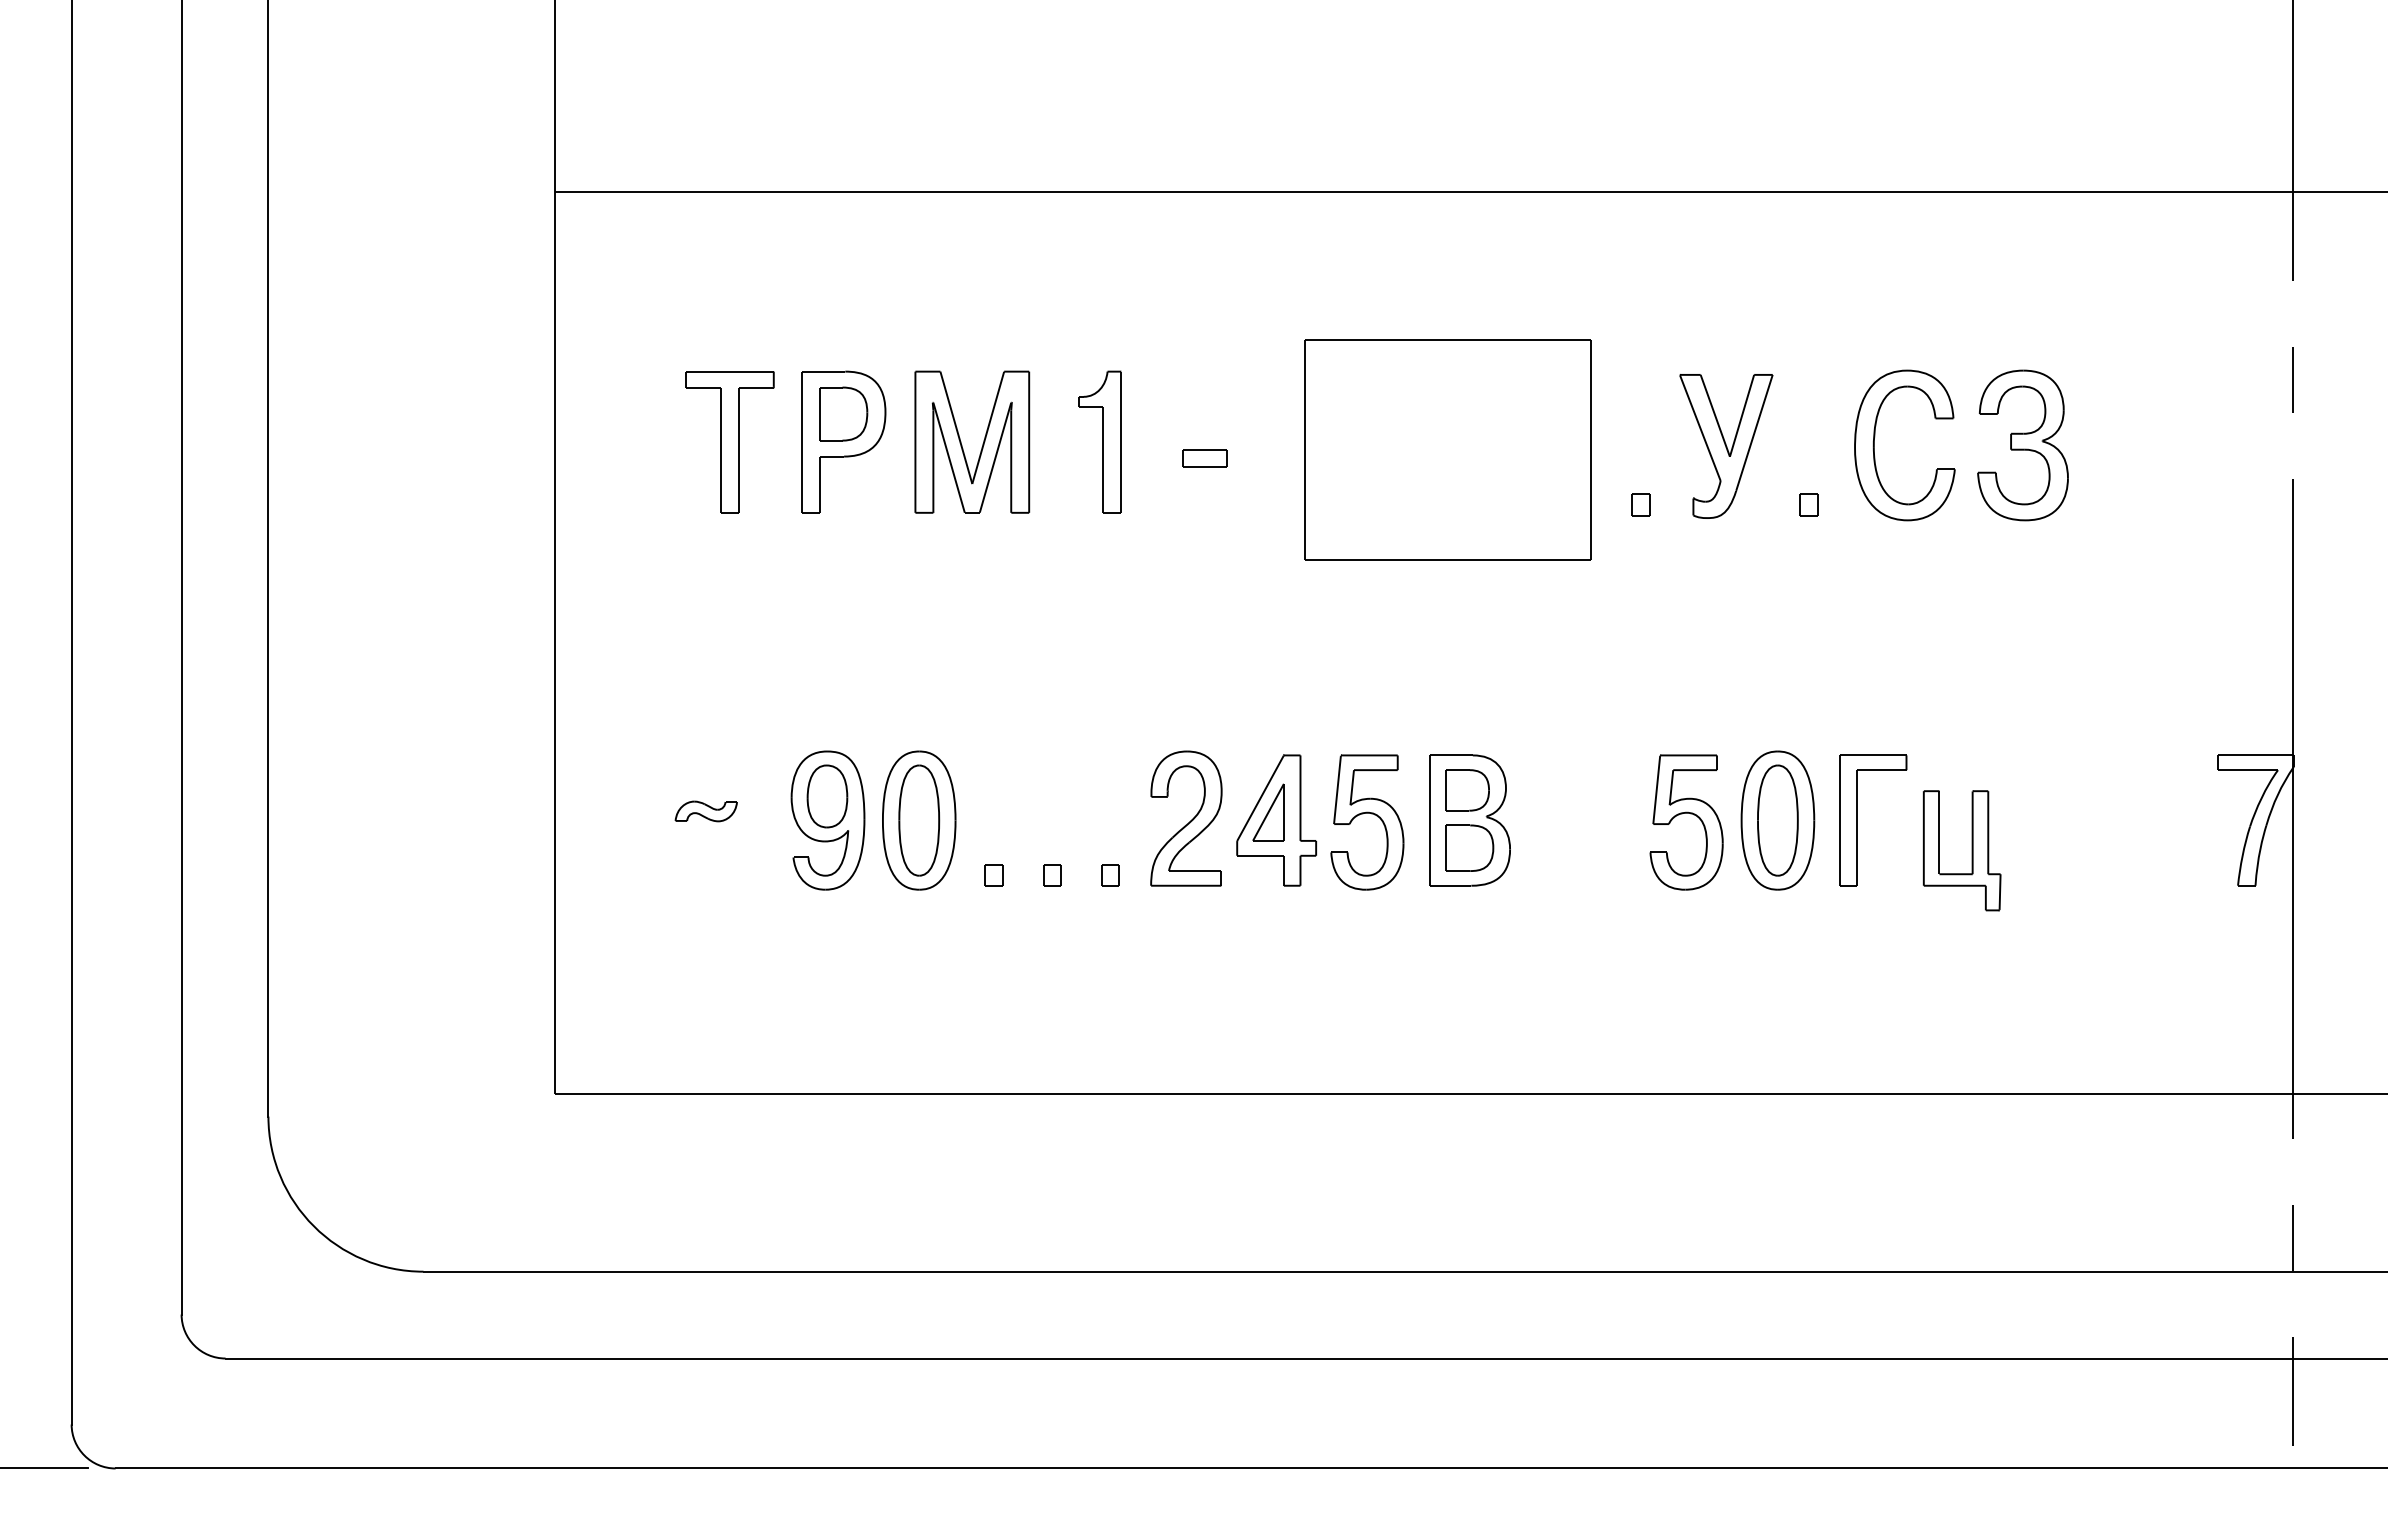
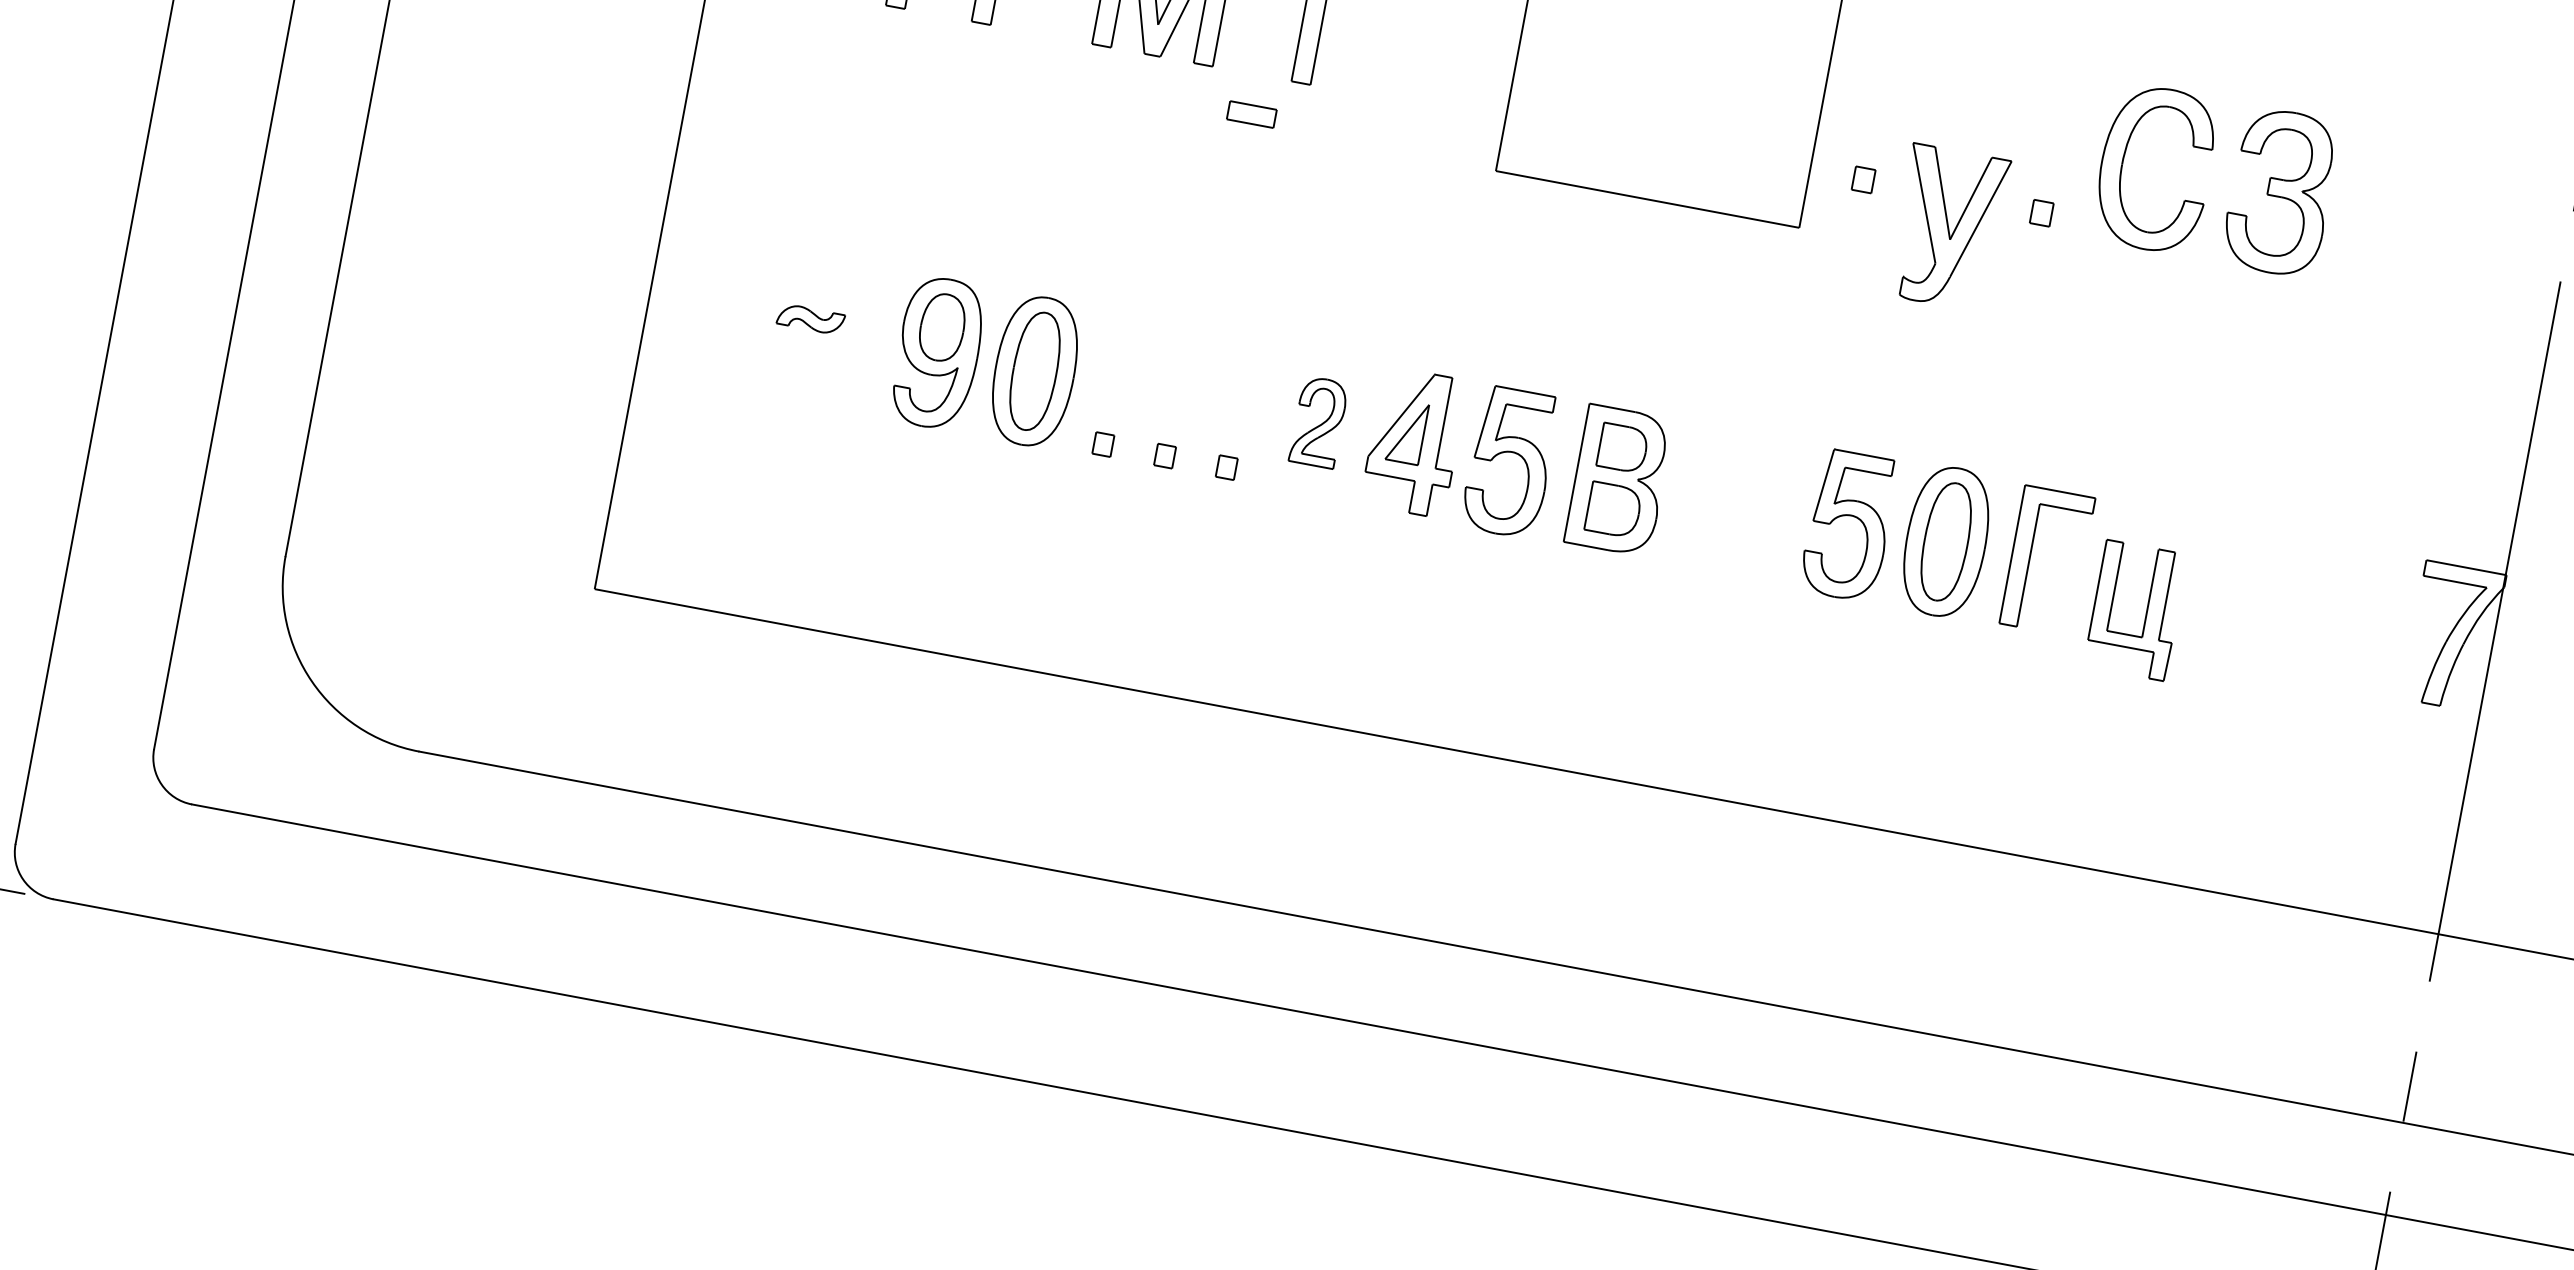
part: (1726, 446) -> (1948, 228), moved
part: (1204, 458) -> (1251, 114), moved
part: (1186, 818) -> (1319, 422), size x0.6

